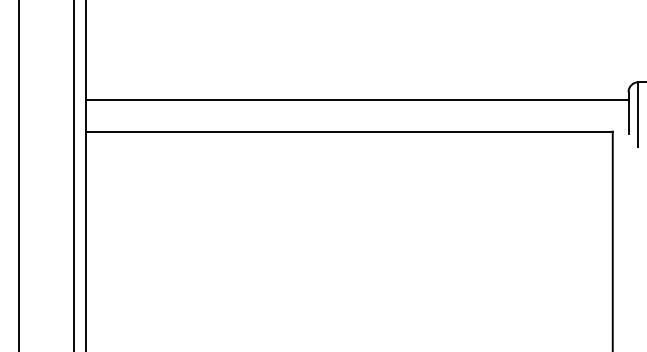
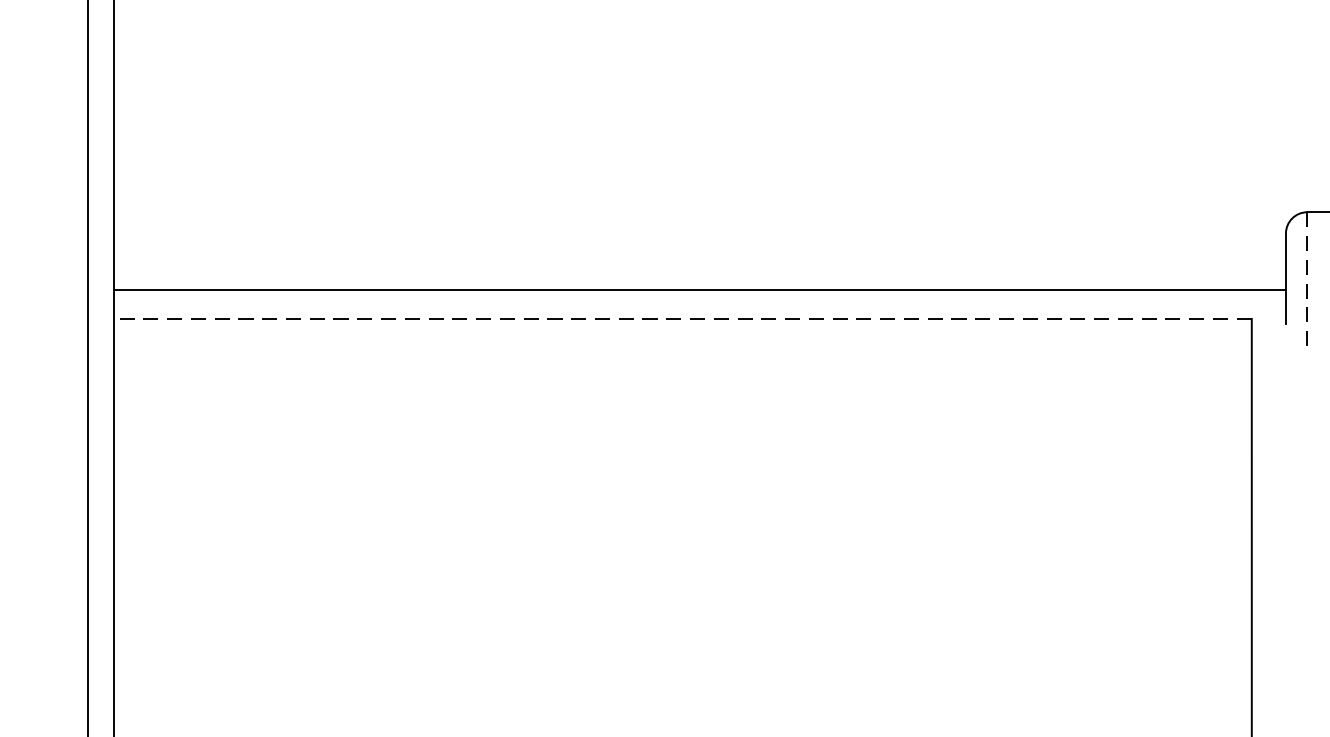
line: (357, 100) -> (700, 290), moved
line: (638, 114) -> (1307, 281), solid -> dashed
line: (348, 131) -> (680, 318), solid -> dashed

